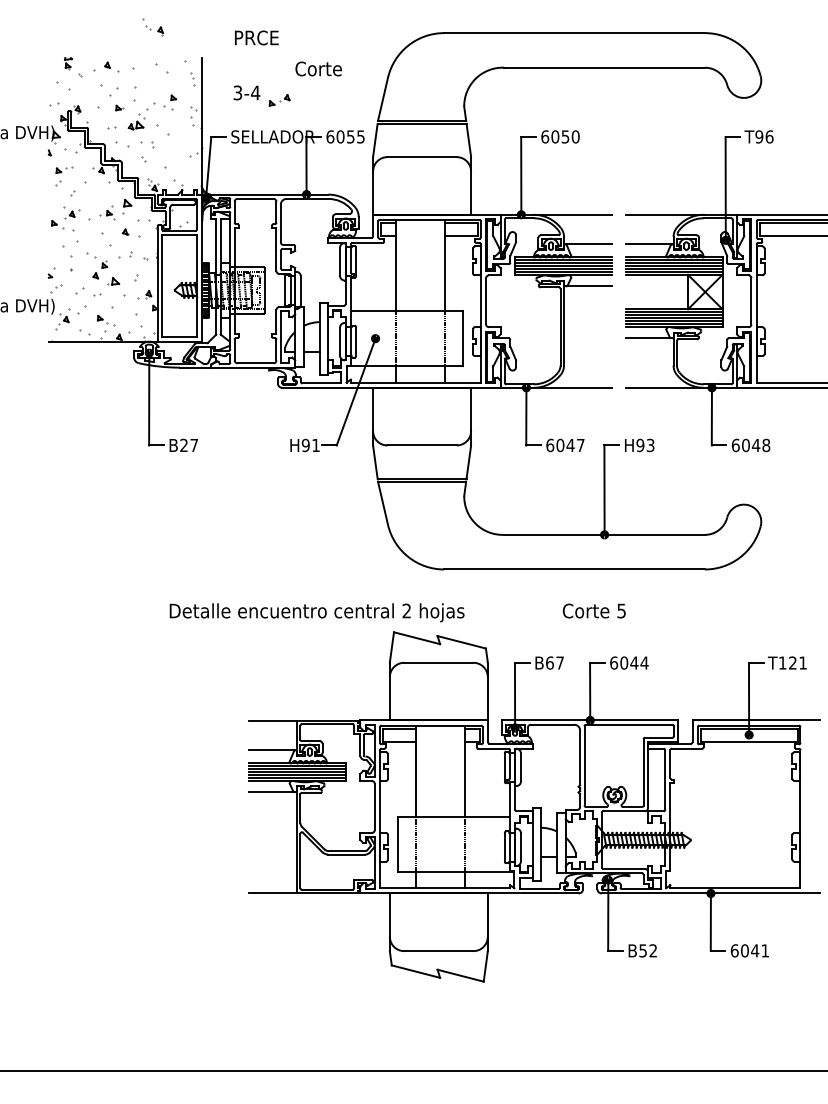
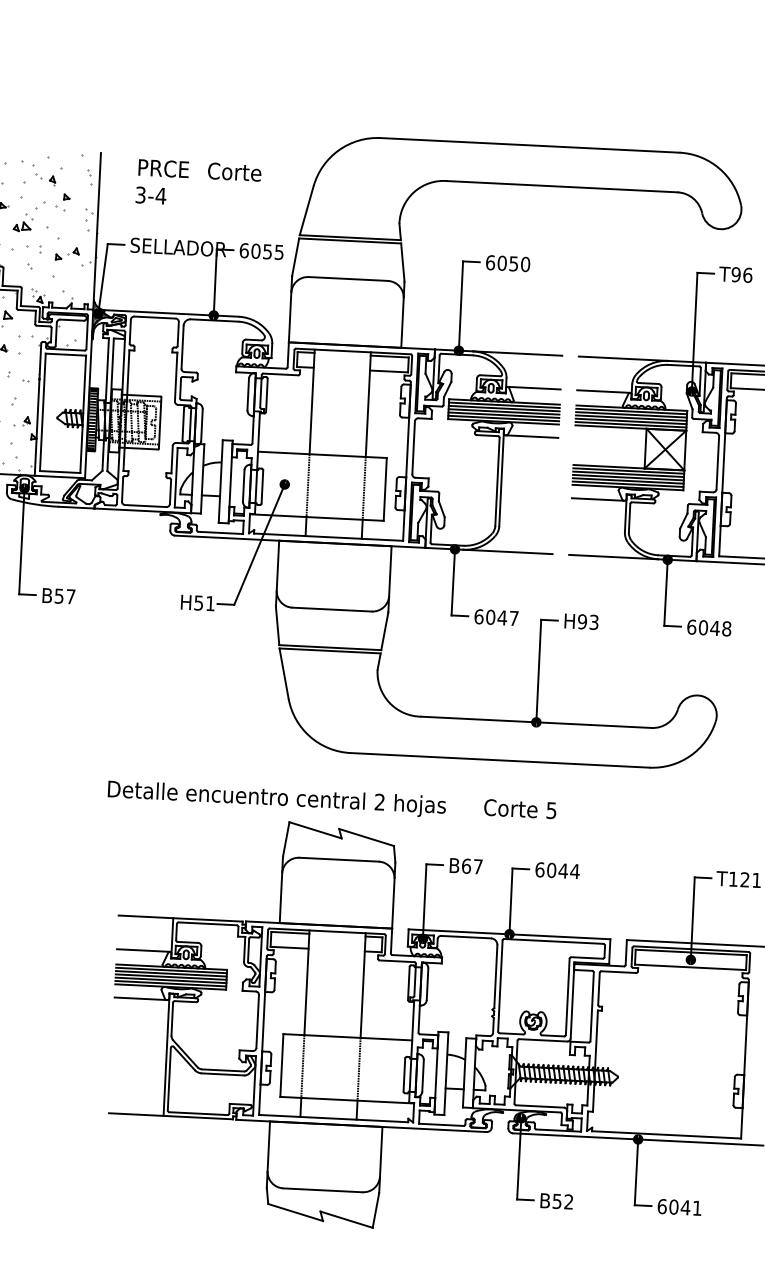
part: (152, 27) -> (43, 176), moved
text: (256, 37) -> (163, 168), moved
part: (279, 100) -> (67, 254), moved
text: (305, 444) -> (198, 601), H91 -> H51
text: (183, 445) -> (58, 596), B27 -> B57
text: (316, 612) -> (276, 798), moved

